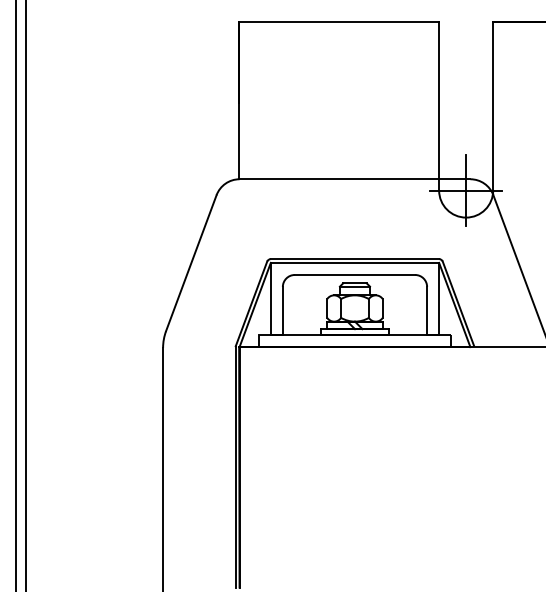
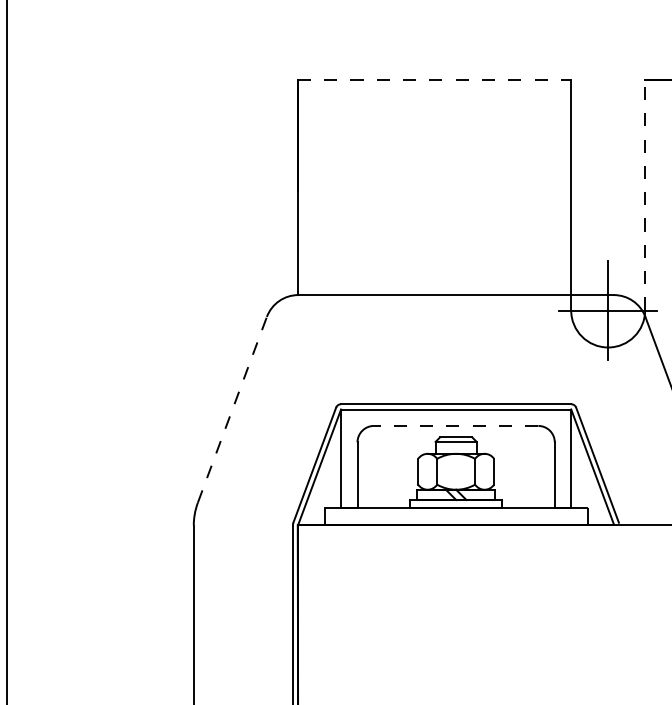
line: (339, 22) -> (434, 80), solid -> dashed
line: (493, 105) -> (645, 194), solid -> dashed
line: (191, 262) -> (232, 408), solid -> dashed
line: (354, 274) -> (455, 425), solid -> dashed

